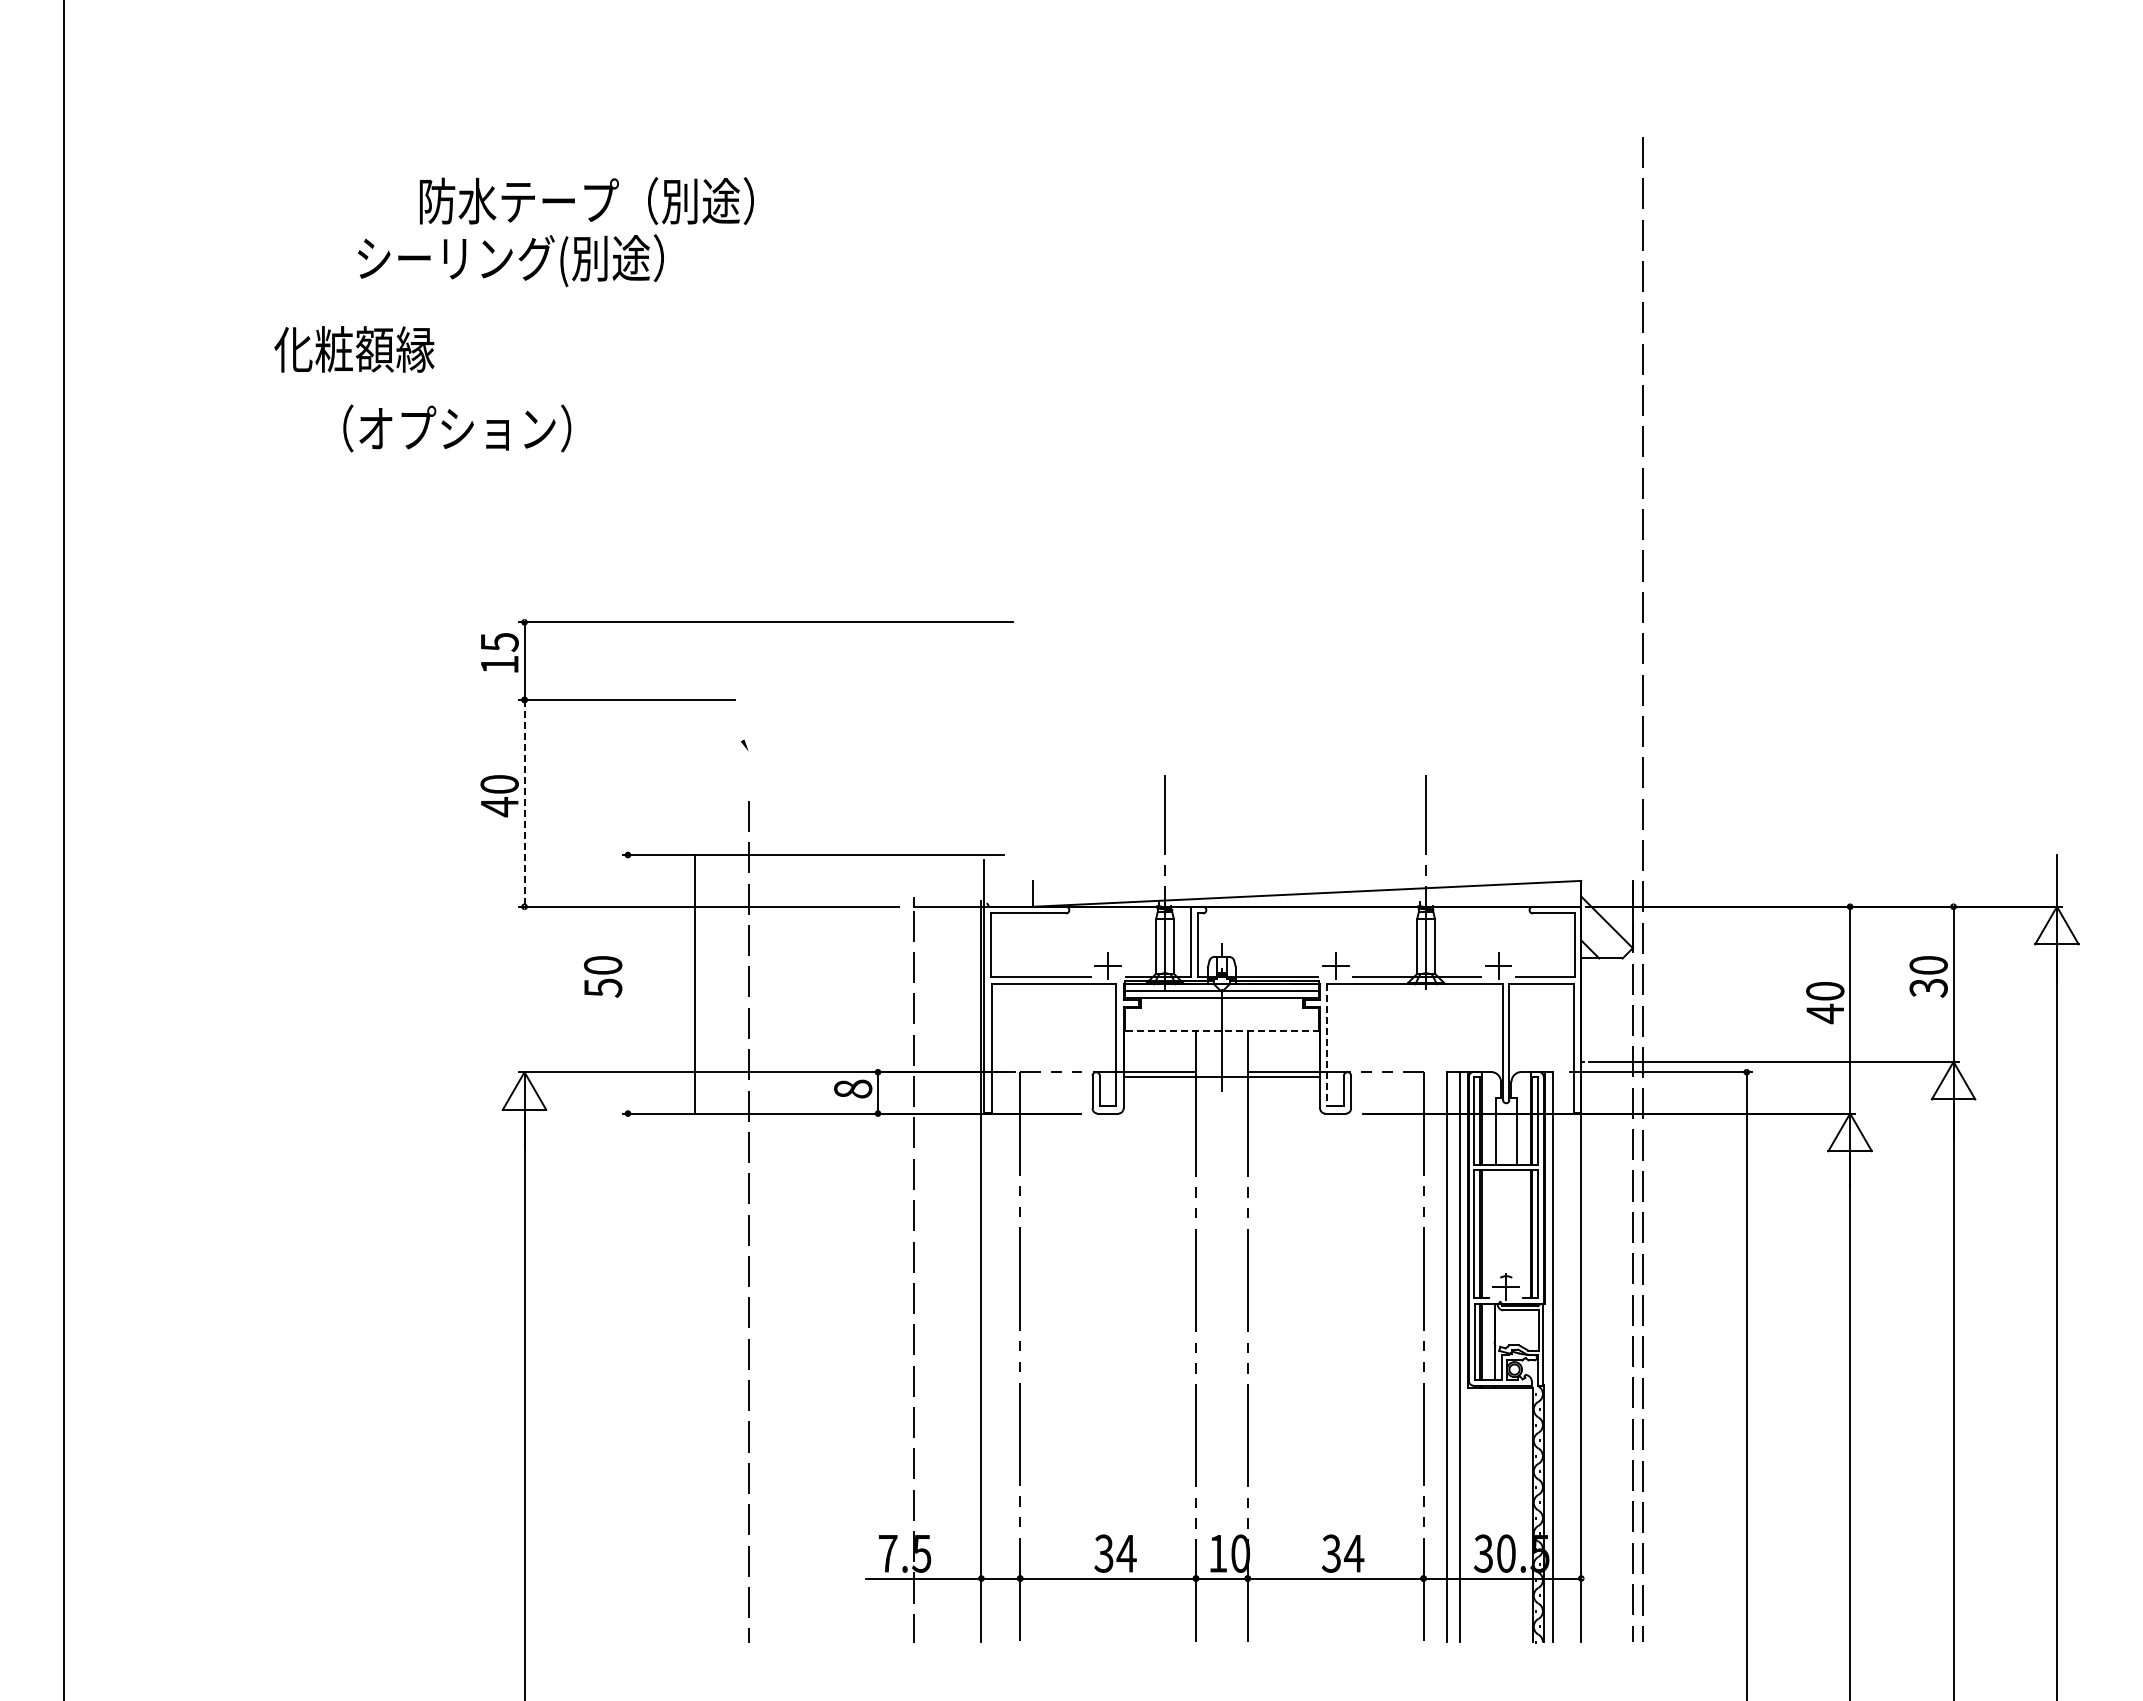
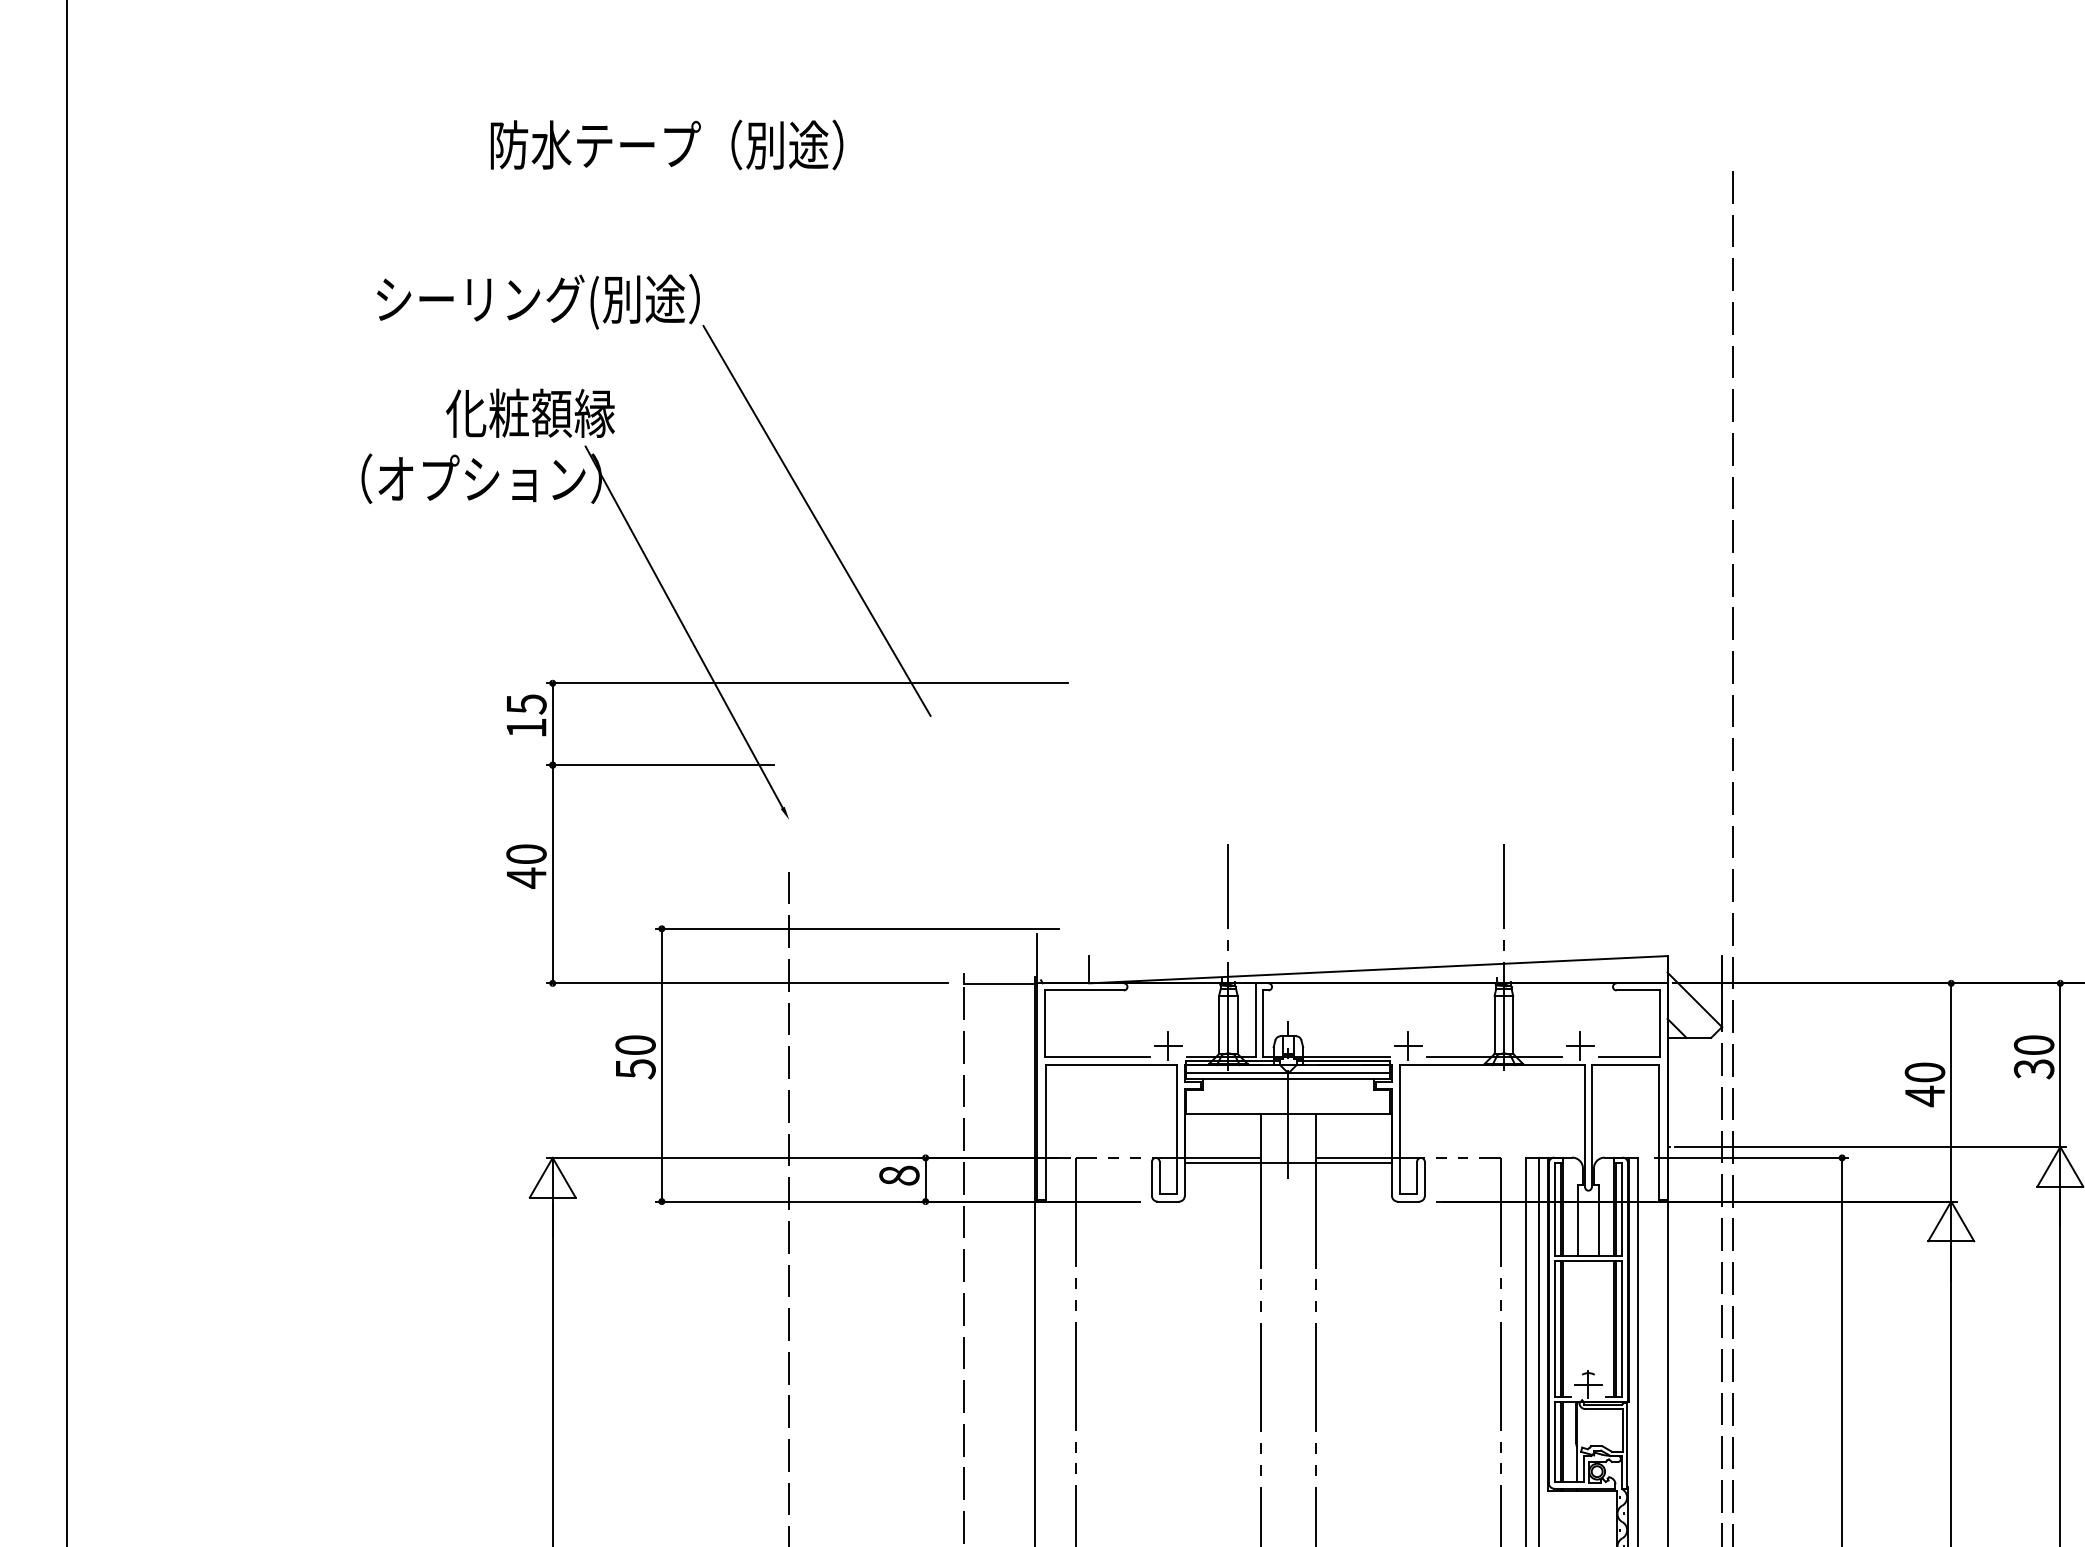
text: (586, 200) -> (666, 144), moved
text: (354, 349) -> (530, 413), moved
line: (774, 468) -> (816, 520), added
line: (648, 568) -> (683, 626), added
line: (524, 803) -> (552, 874), dashed -> solid
line: (694, 984) -> (661, 1065), moved
line: (1221, 1030) -> (1288, 1113), dashed -> solid
line: (1327, 1045) -> (1399, 1129), dashed -> solid

